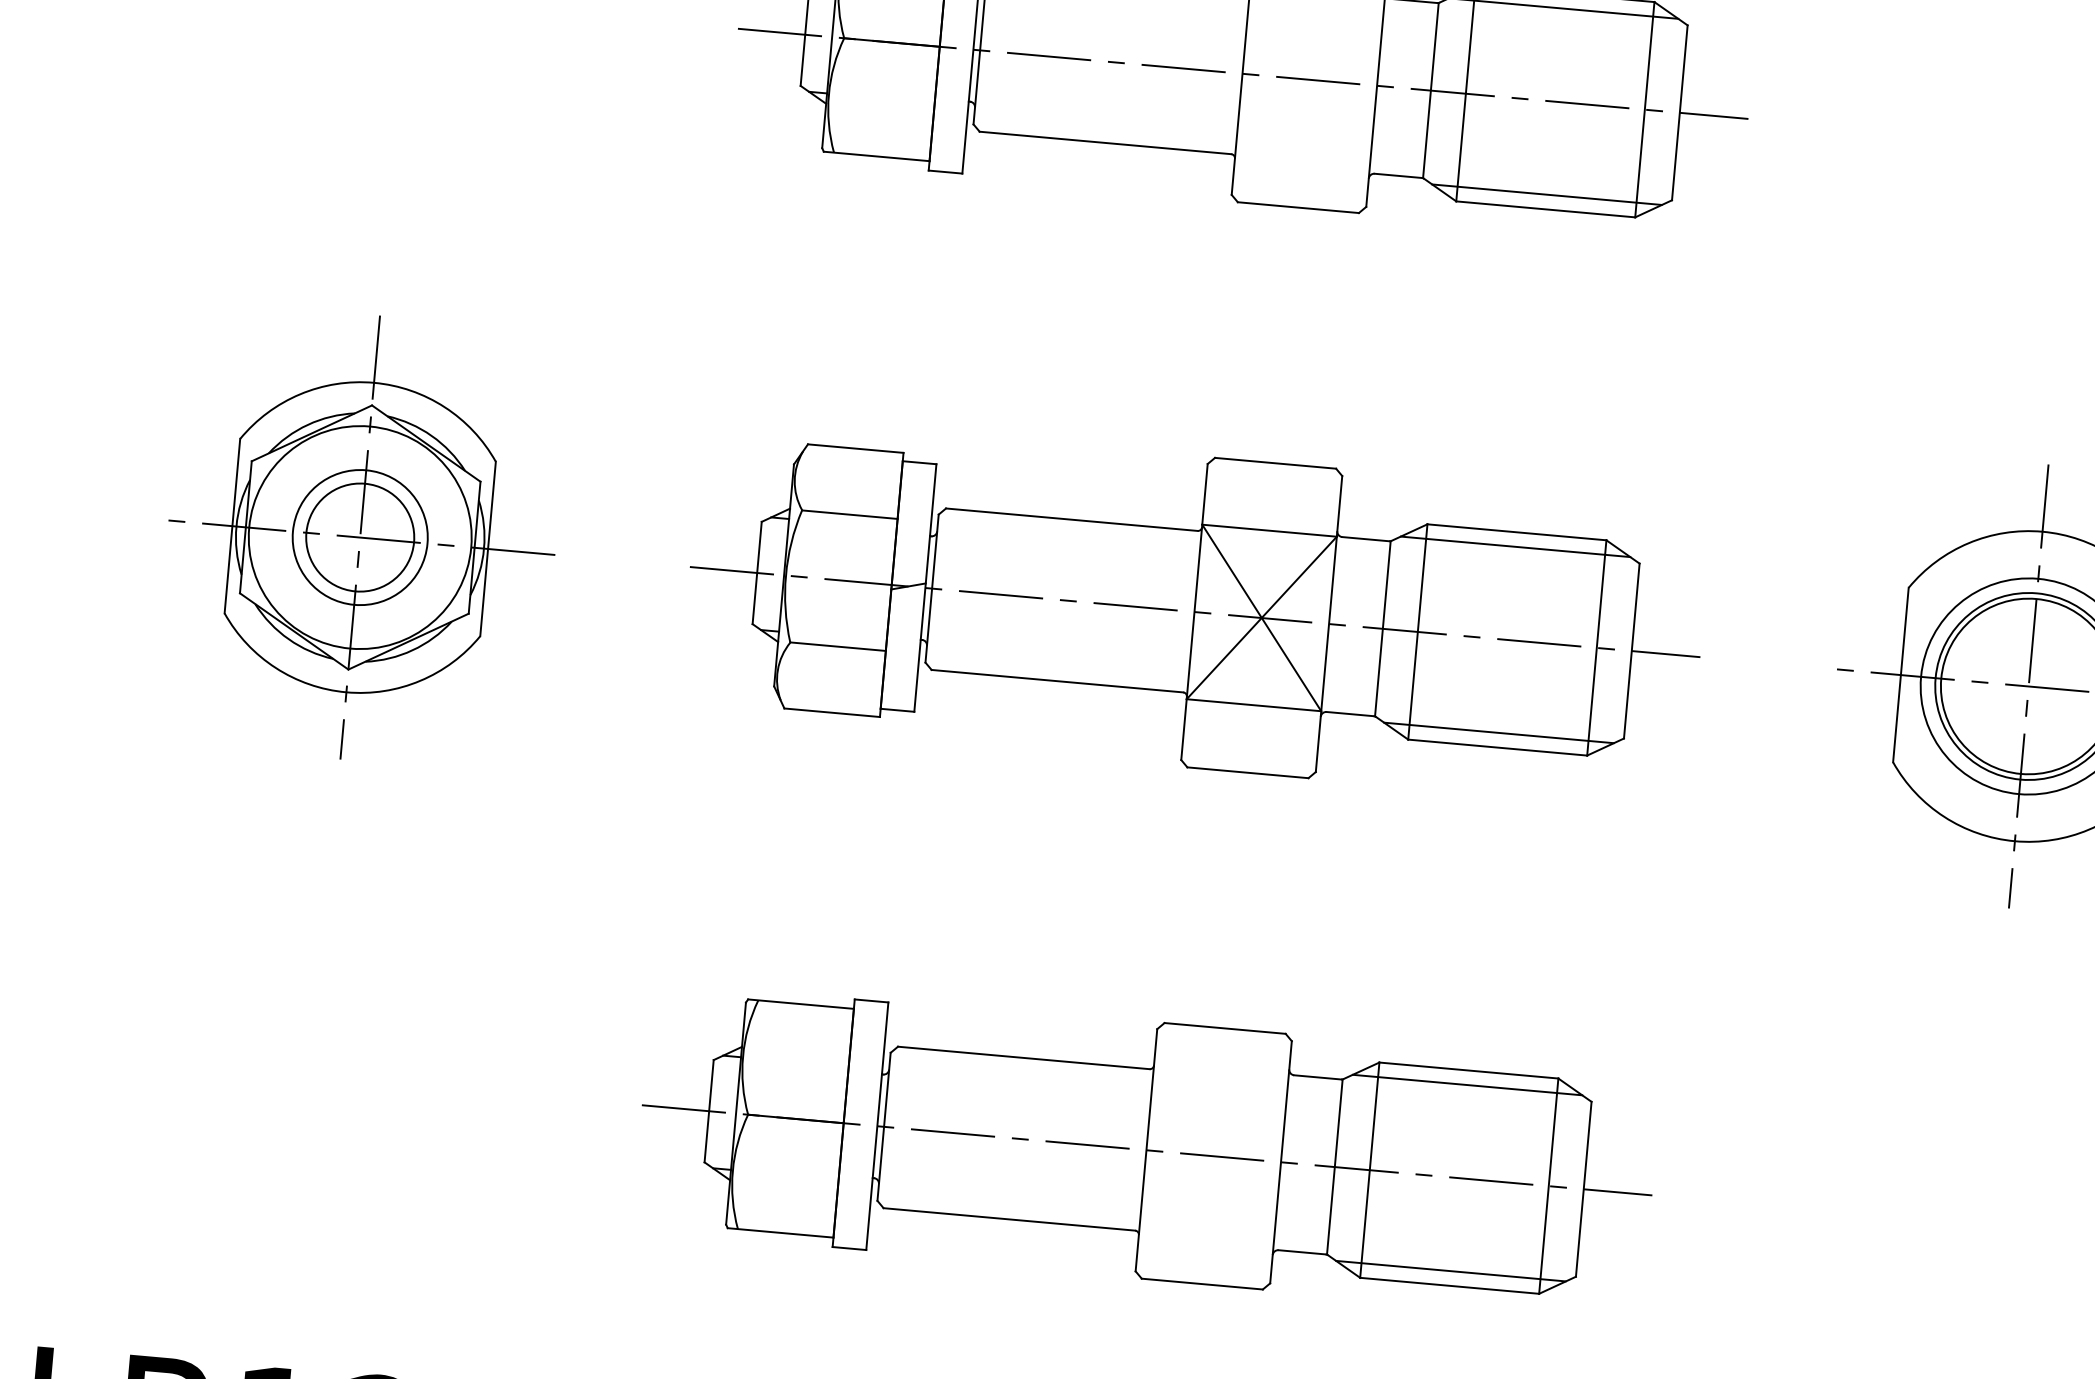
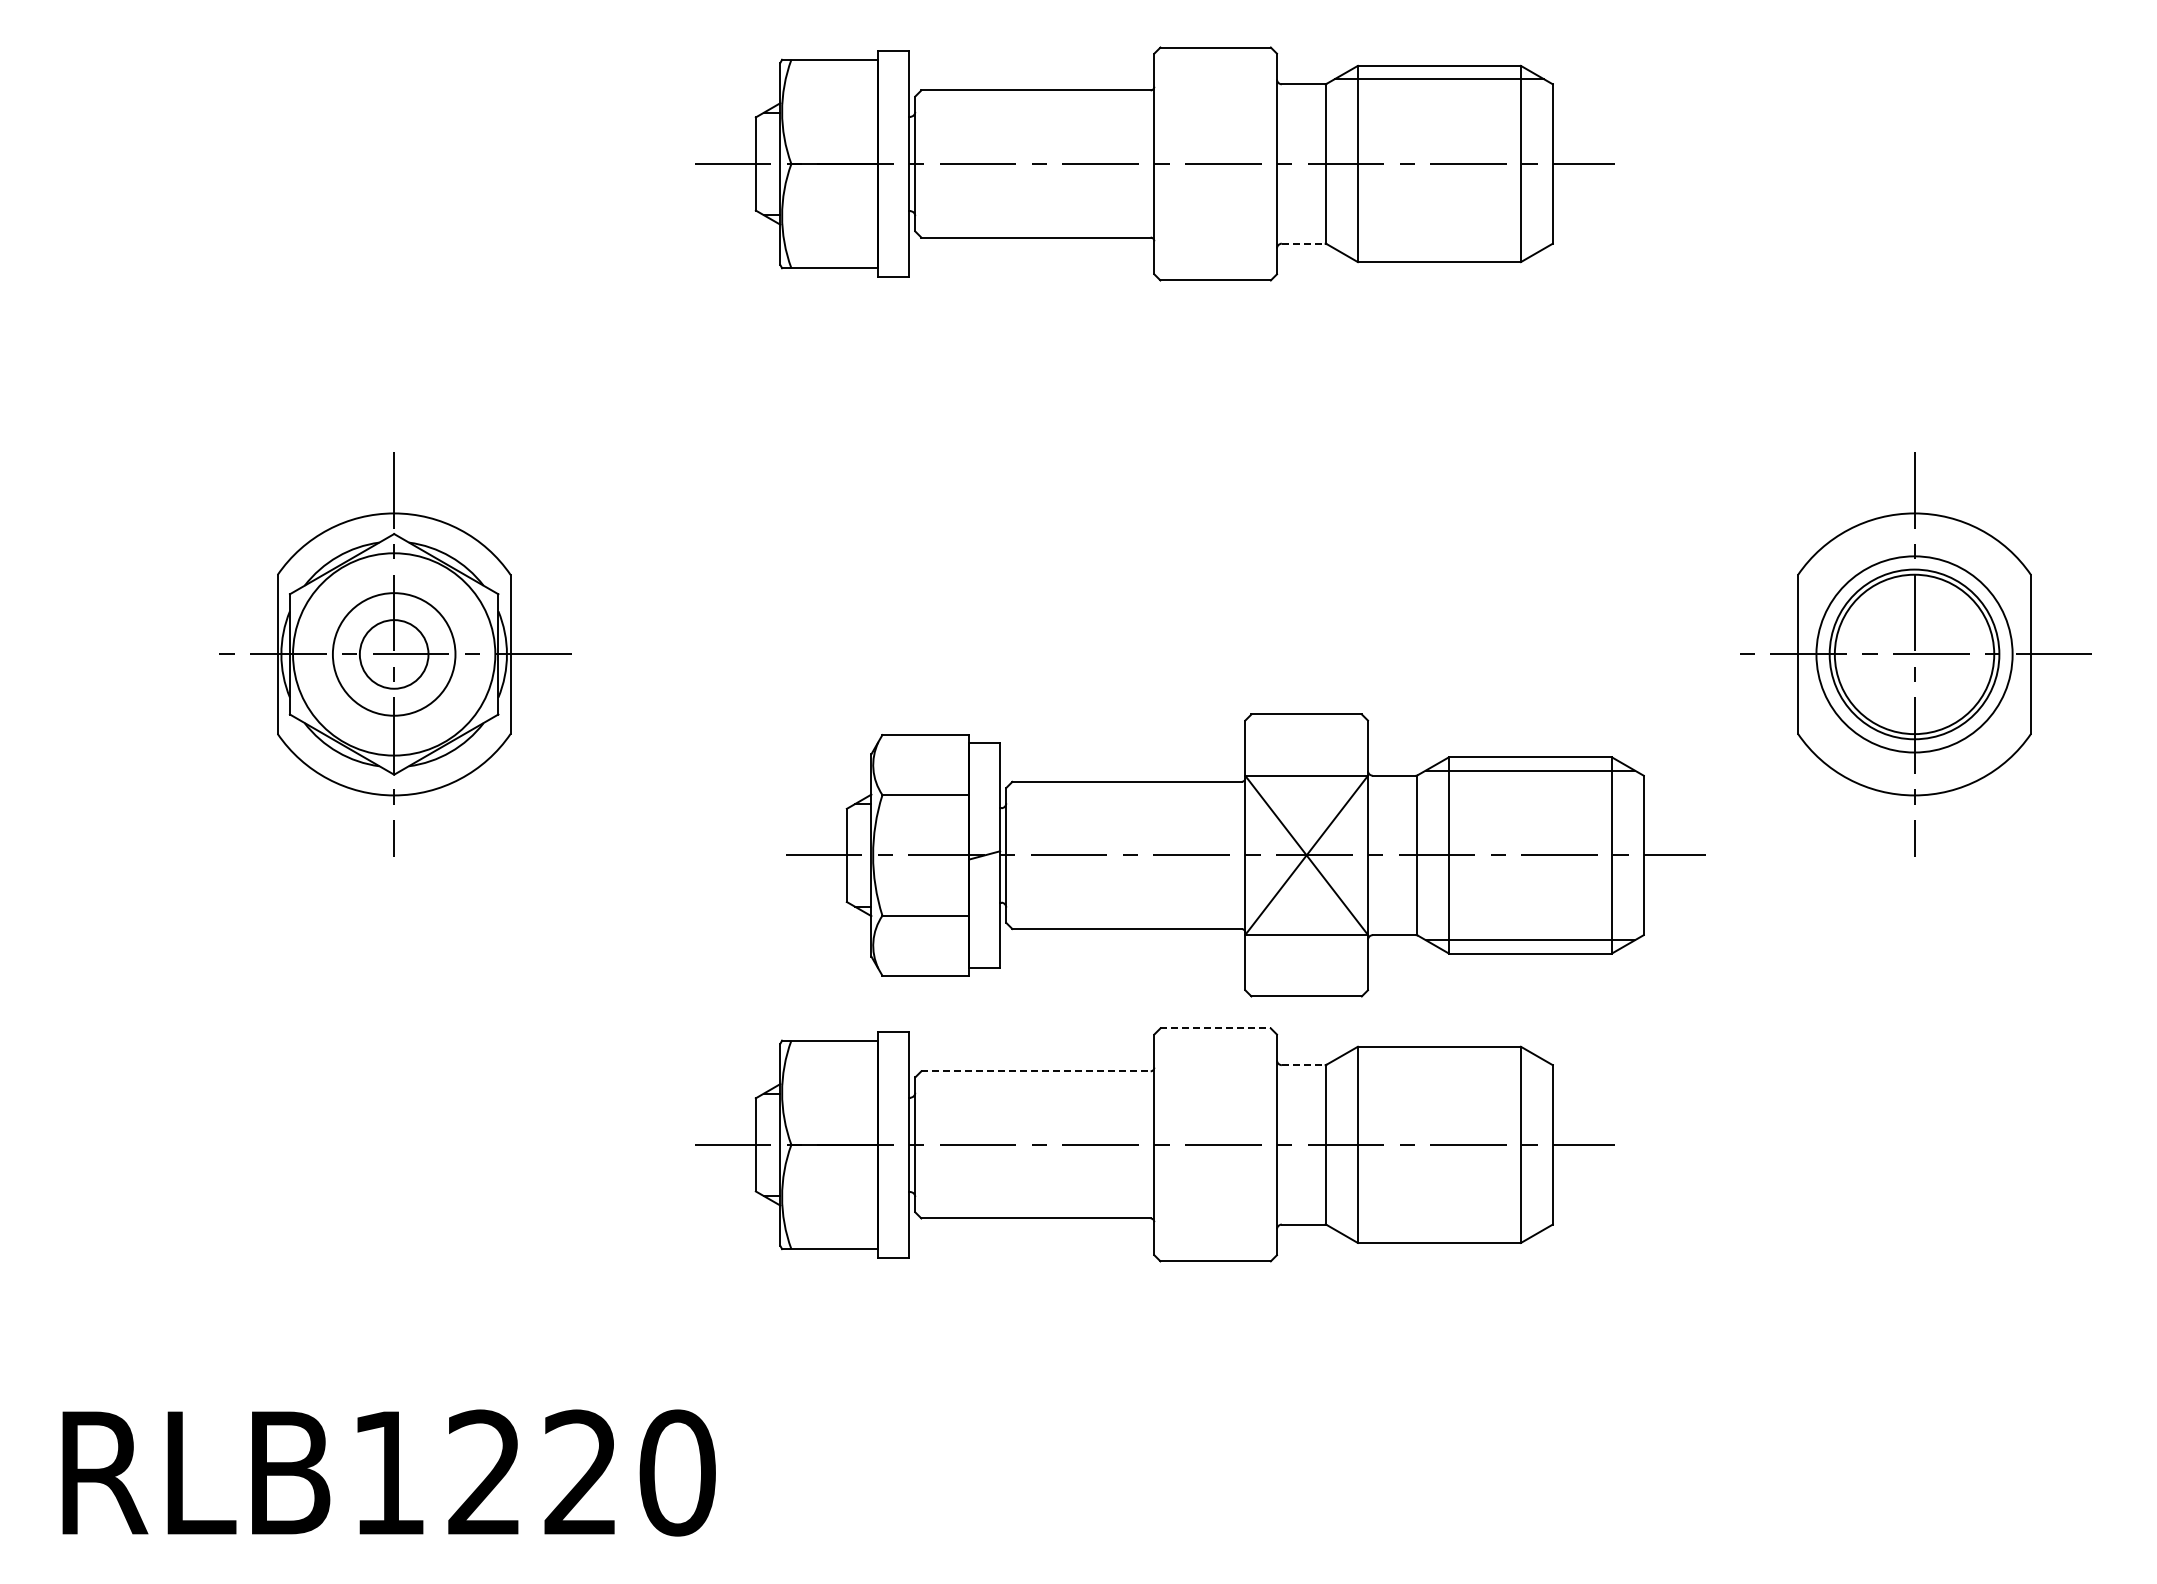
line: (1398, 175) -> (1303, 243), solid -> dashed
line: (1546, 194) -> (1438, 248), removed
circle: (360, 537) -> (394, 654), size x0.7
part: (1194, 612) -> (1245, 855), moved
line: (1226, 1028) -> (1216, 1028), solid -> dashed
line: (1024, 1058) -> (1036, 1071), solid -> dashed
line: (1317, 1077) -> (1303, 1065), solid -> dashed
line: (1466, 1085) -> (1438, 1060), removed
line: (1449, 1270) -> (1438, 1229), removed

